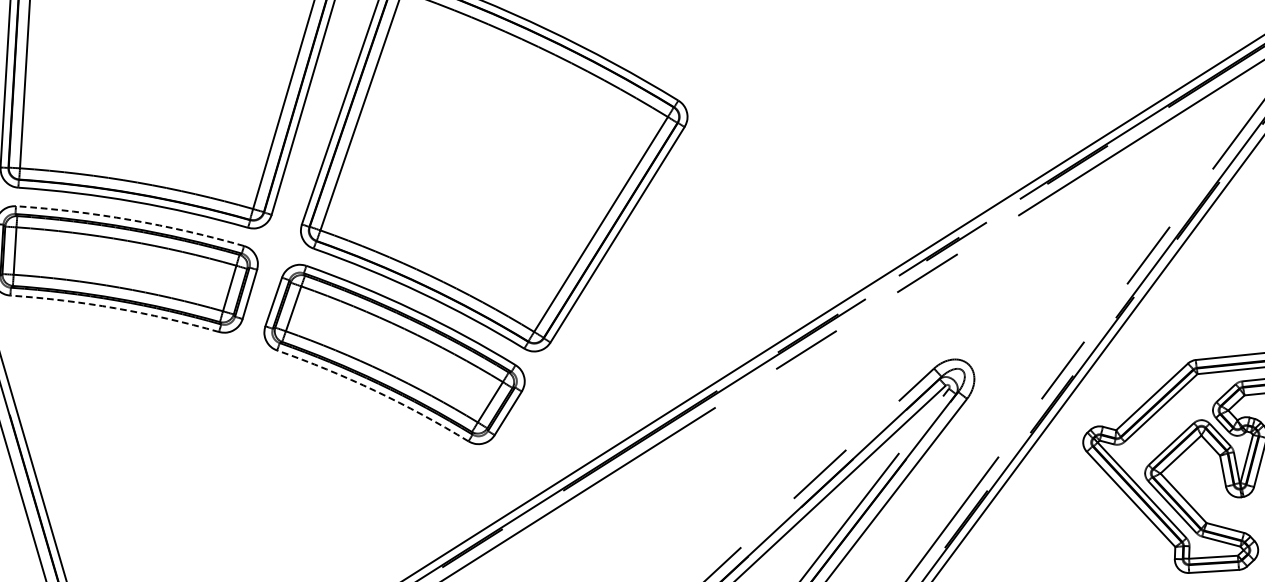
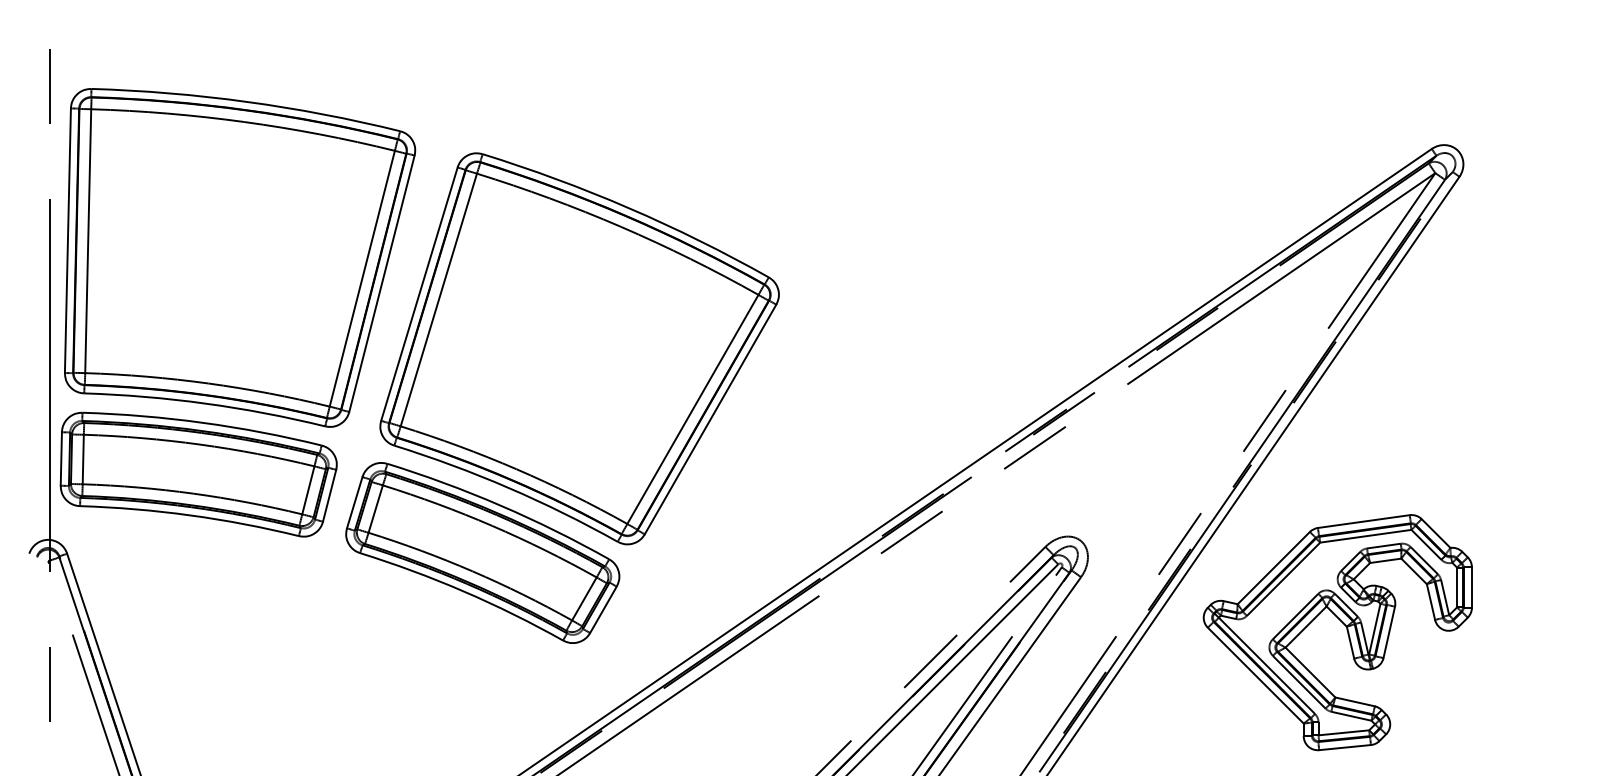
arc: (130, 219) -> (202, 422), dashed -> solid
arc: (115, 308) -> (190, 515), dashed -> solid
arc: (374, 390) -> (463, 591), dashed -> solid

